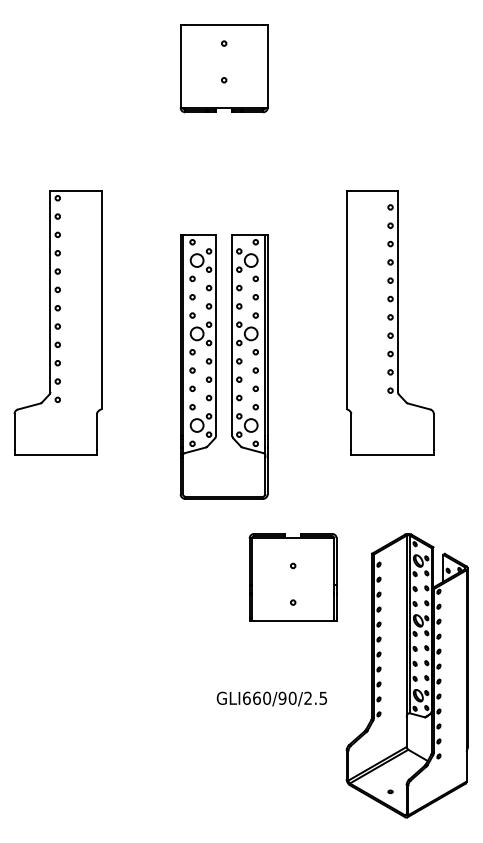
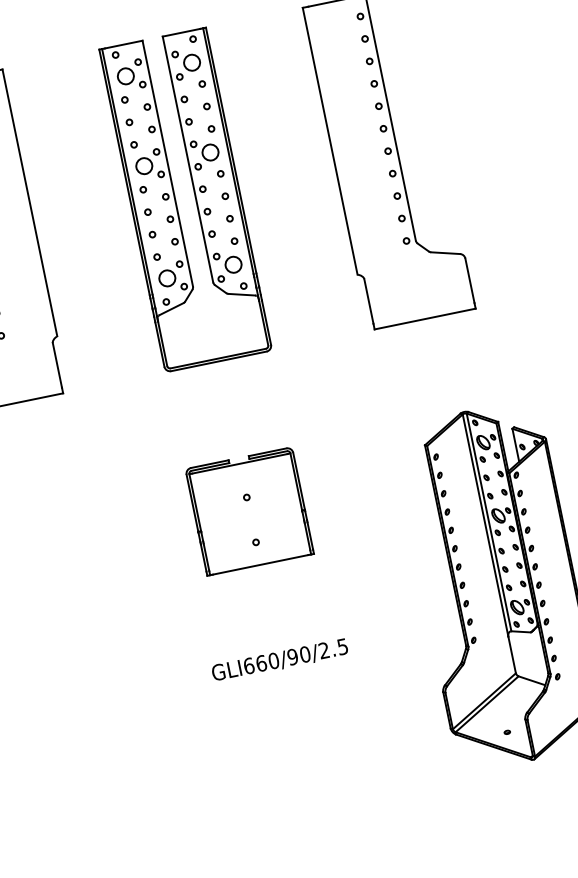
part: (216, 366) -> (176, 201), moved
part: (292, 577) -> (248, 511), moved
text: (271, 698) -> (279, 660), moved

